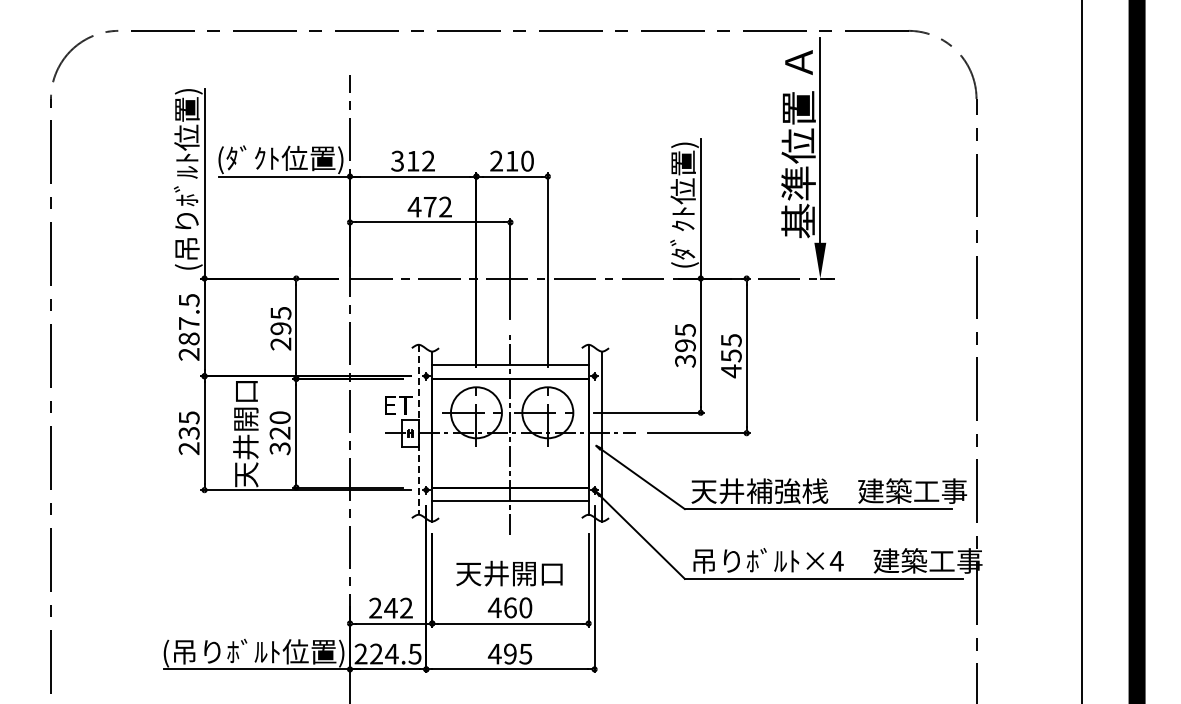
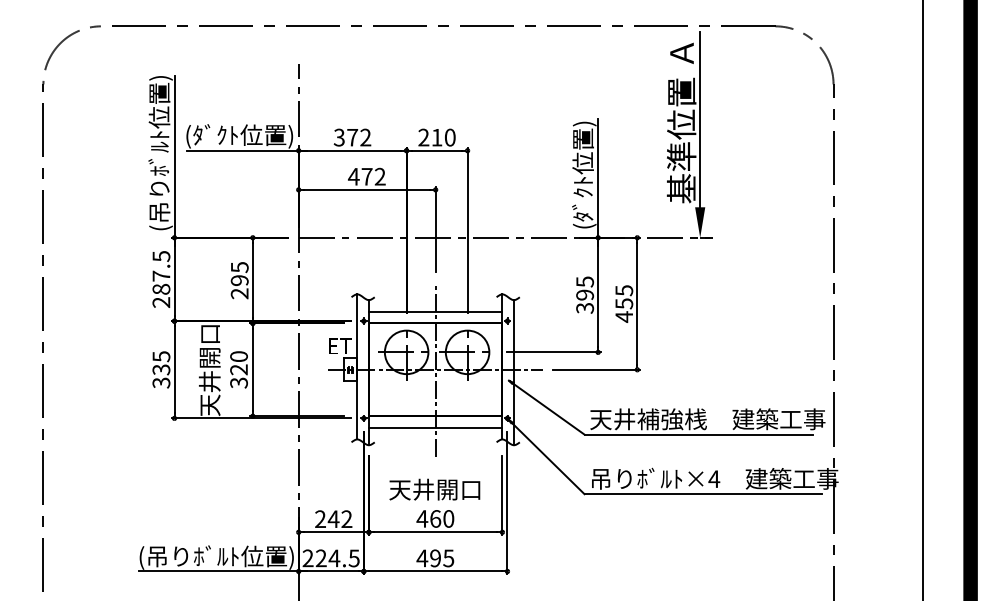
text: (412, 161) -> (352, 137), 312 -> 372
line: (418, 429) -> (357, 366), dashed -> solid
text: (189, 448) -> (161, 382), 235 -> 335

